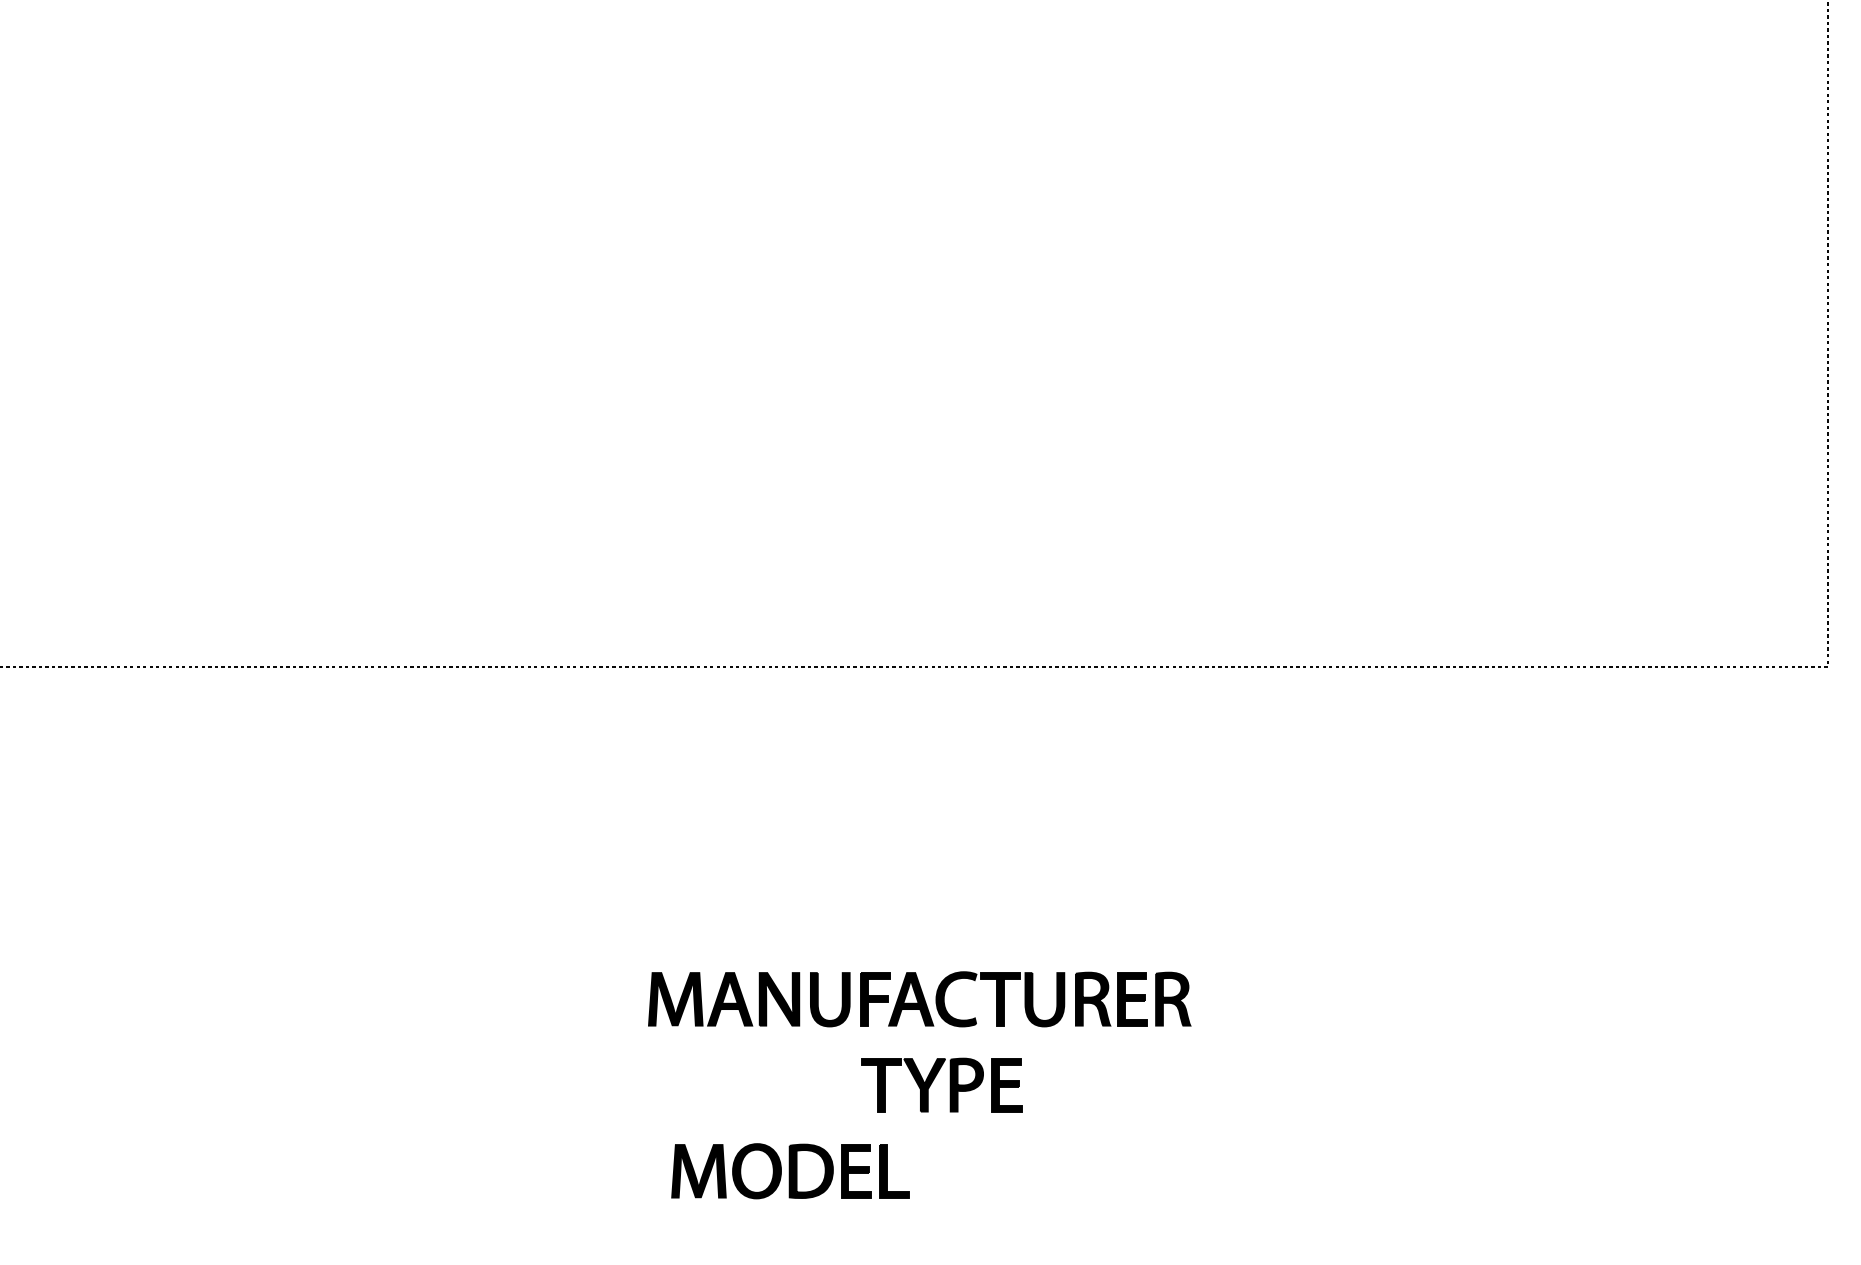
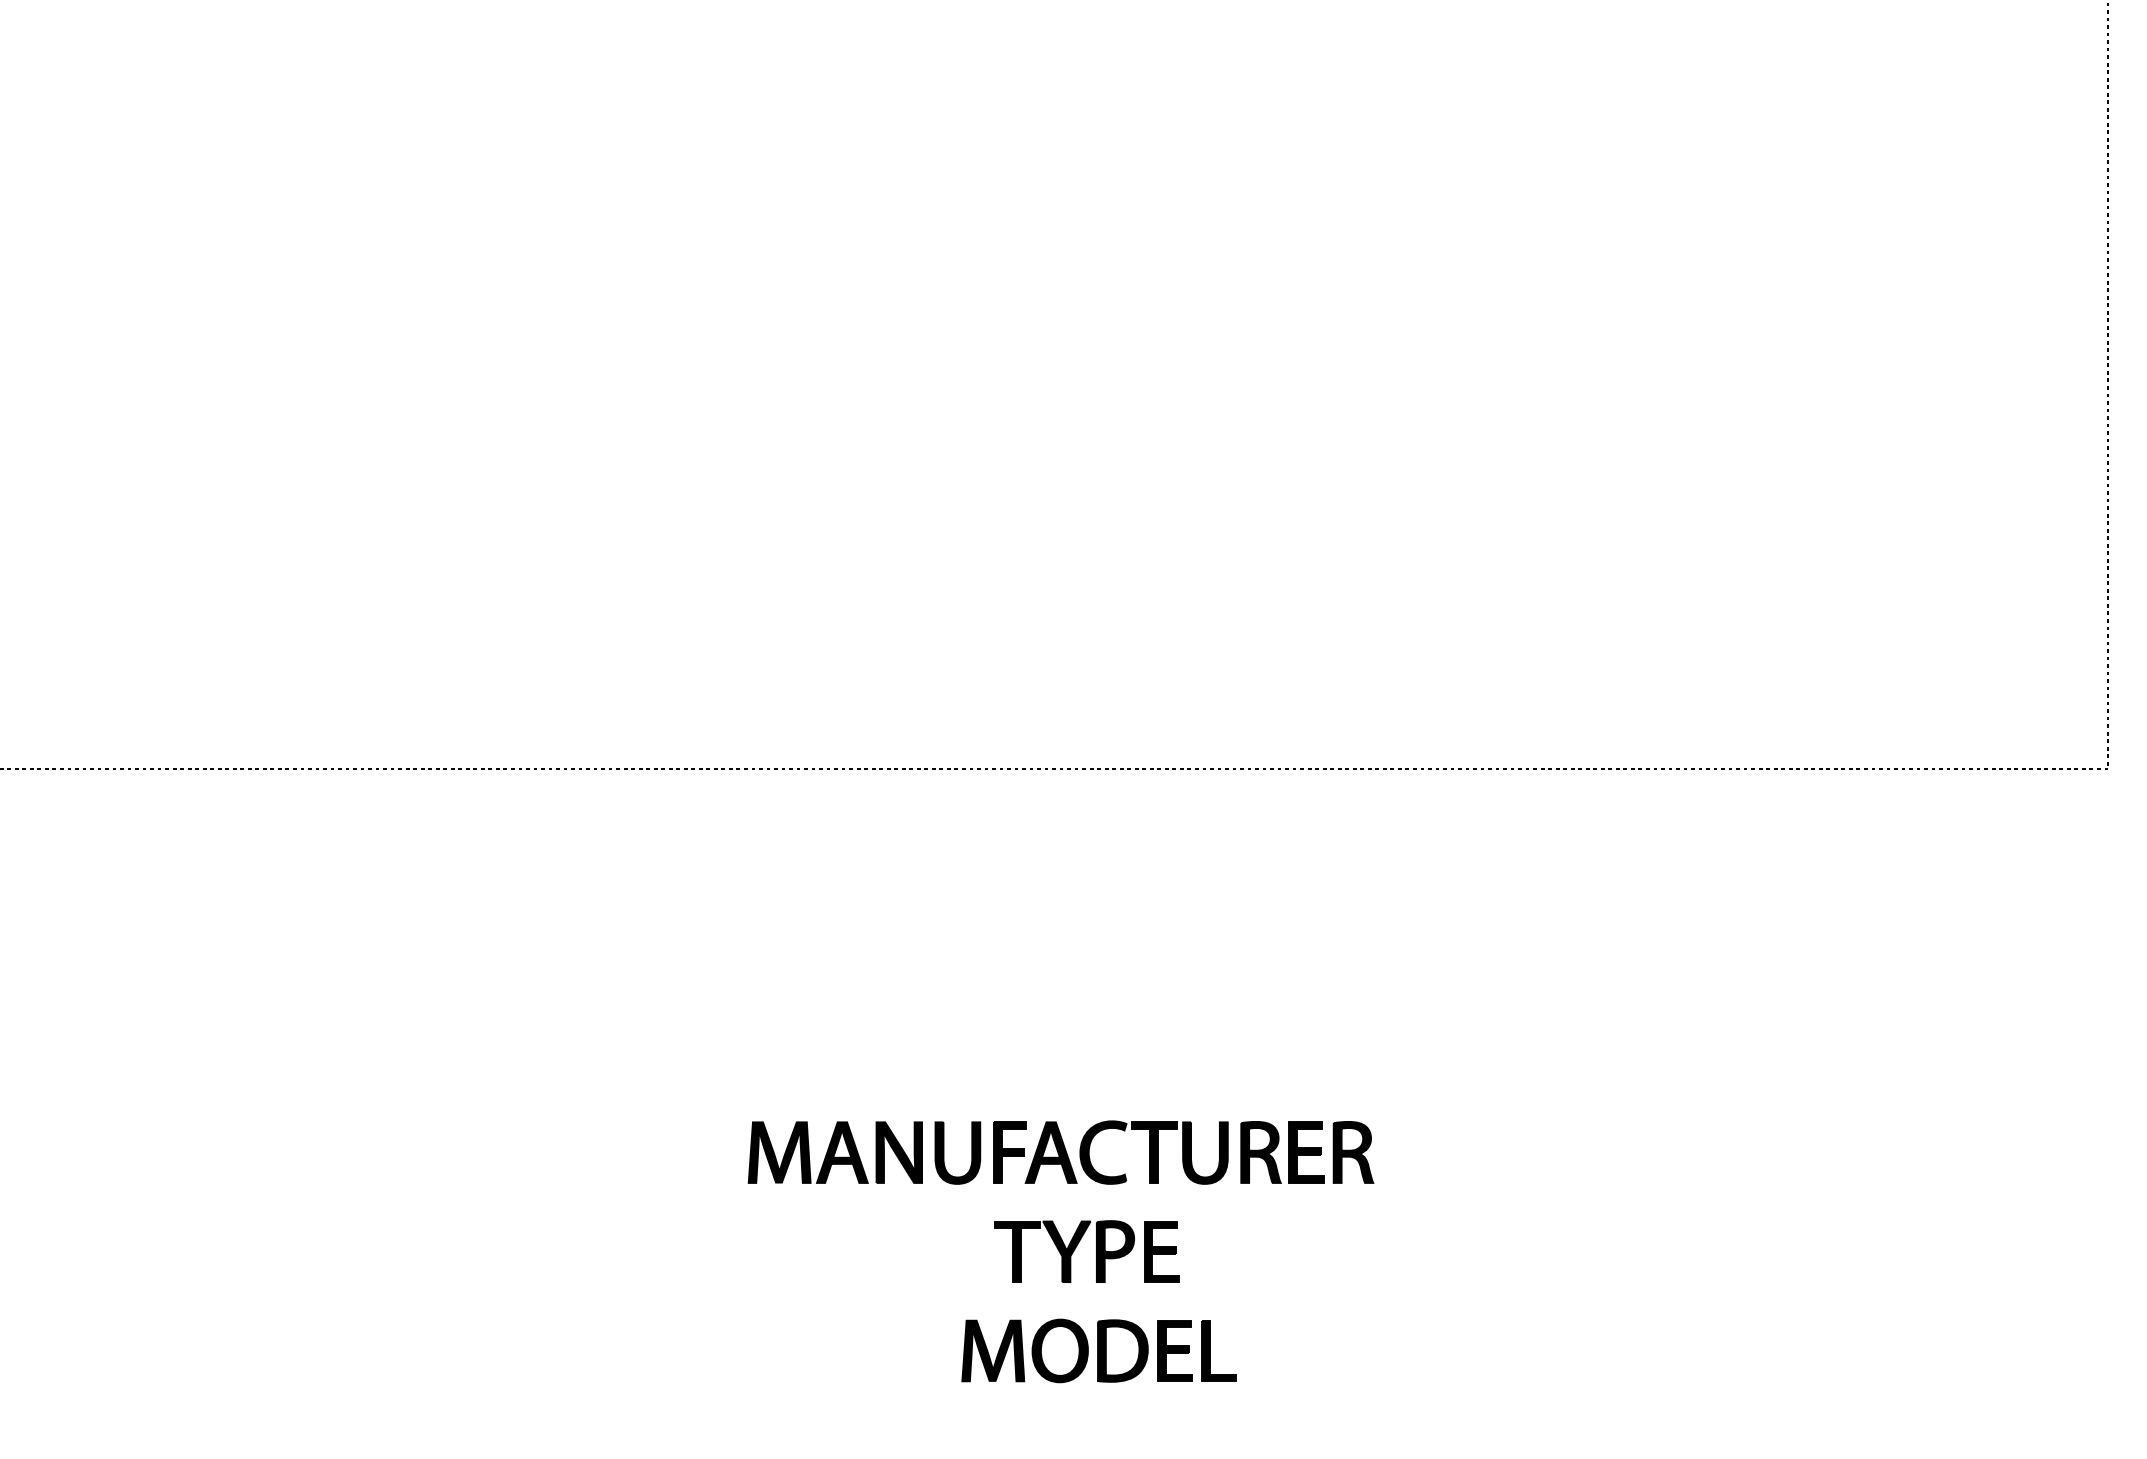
part: (790, 1171) -> (1098, 1351), moved

